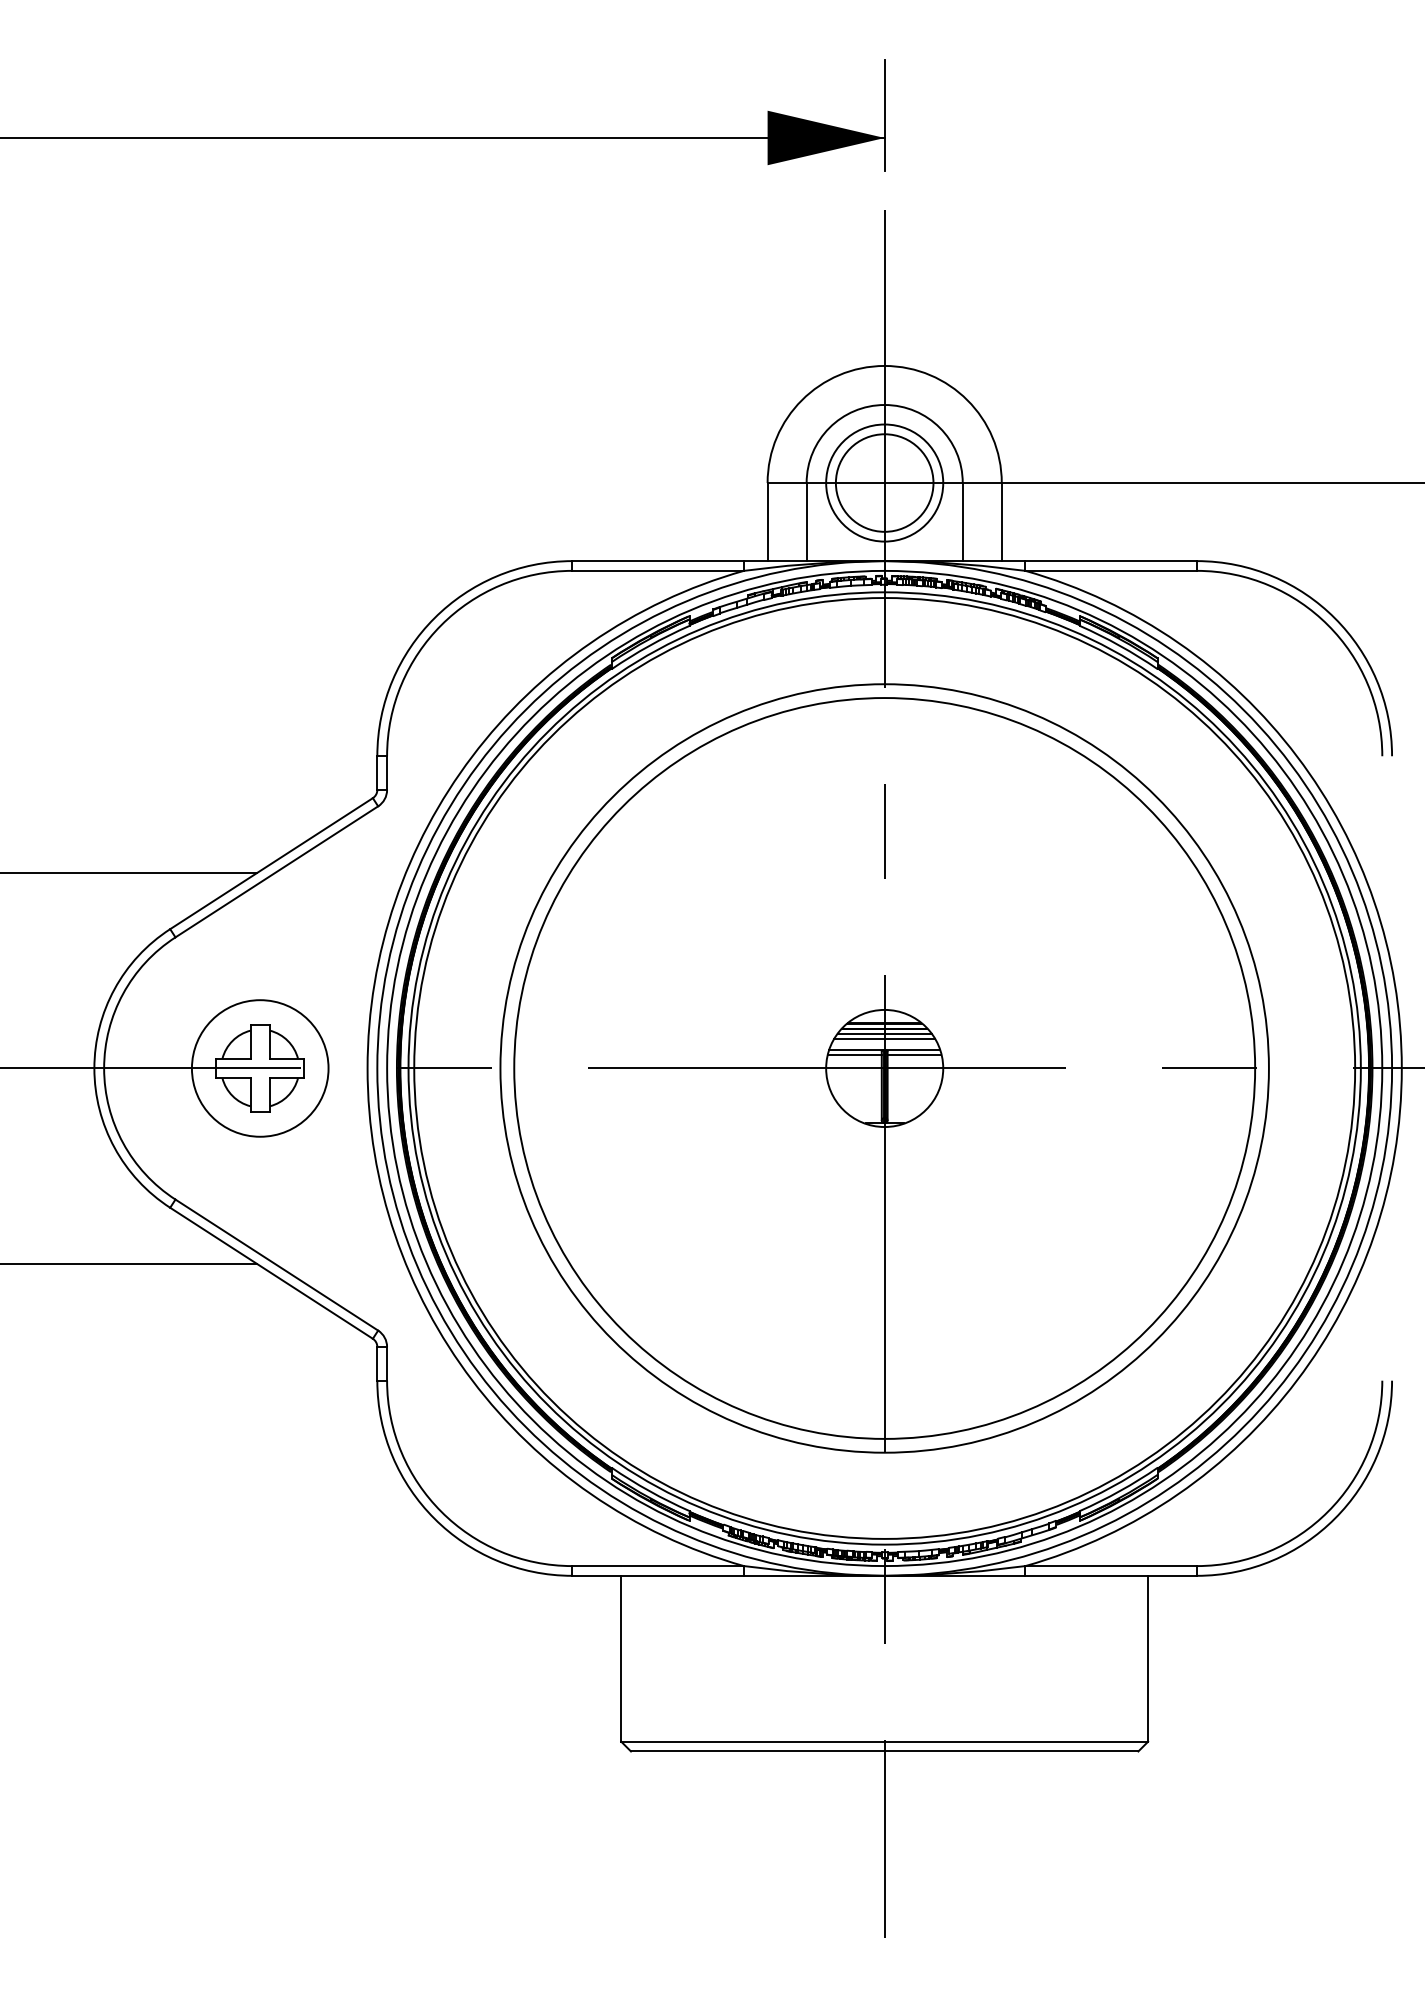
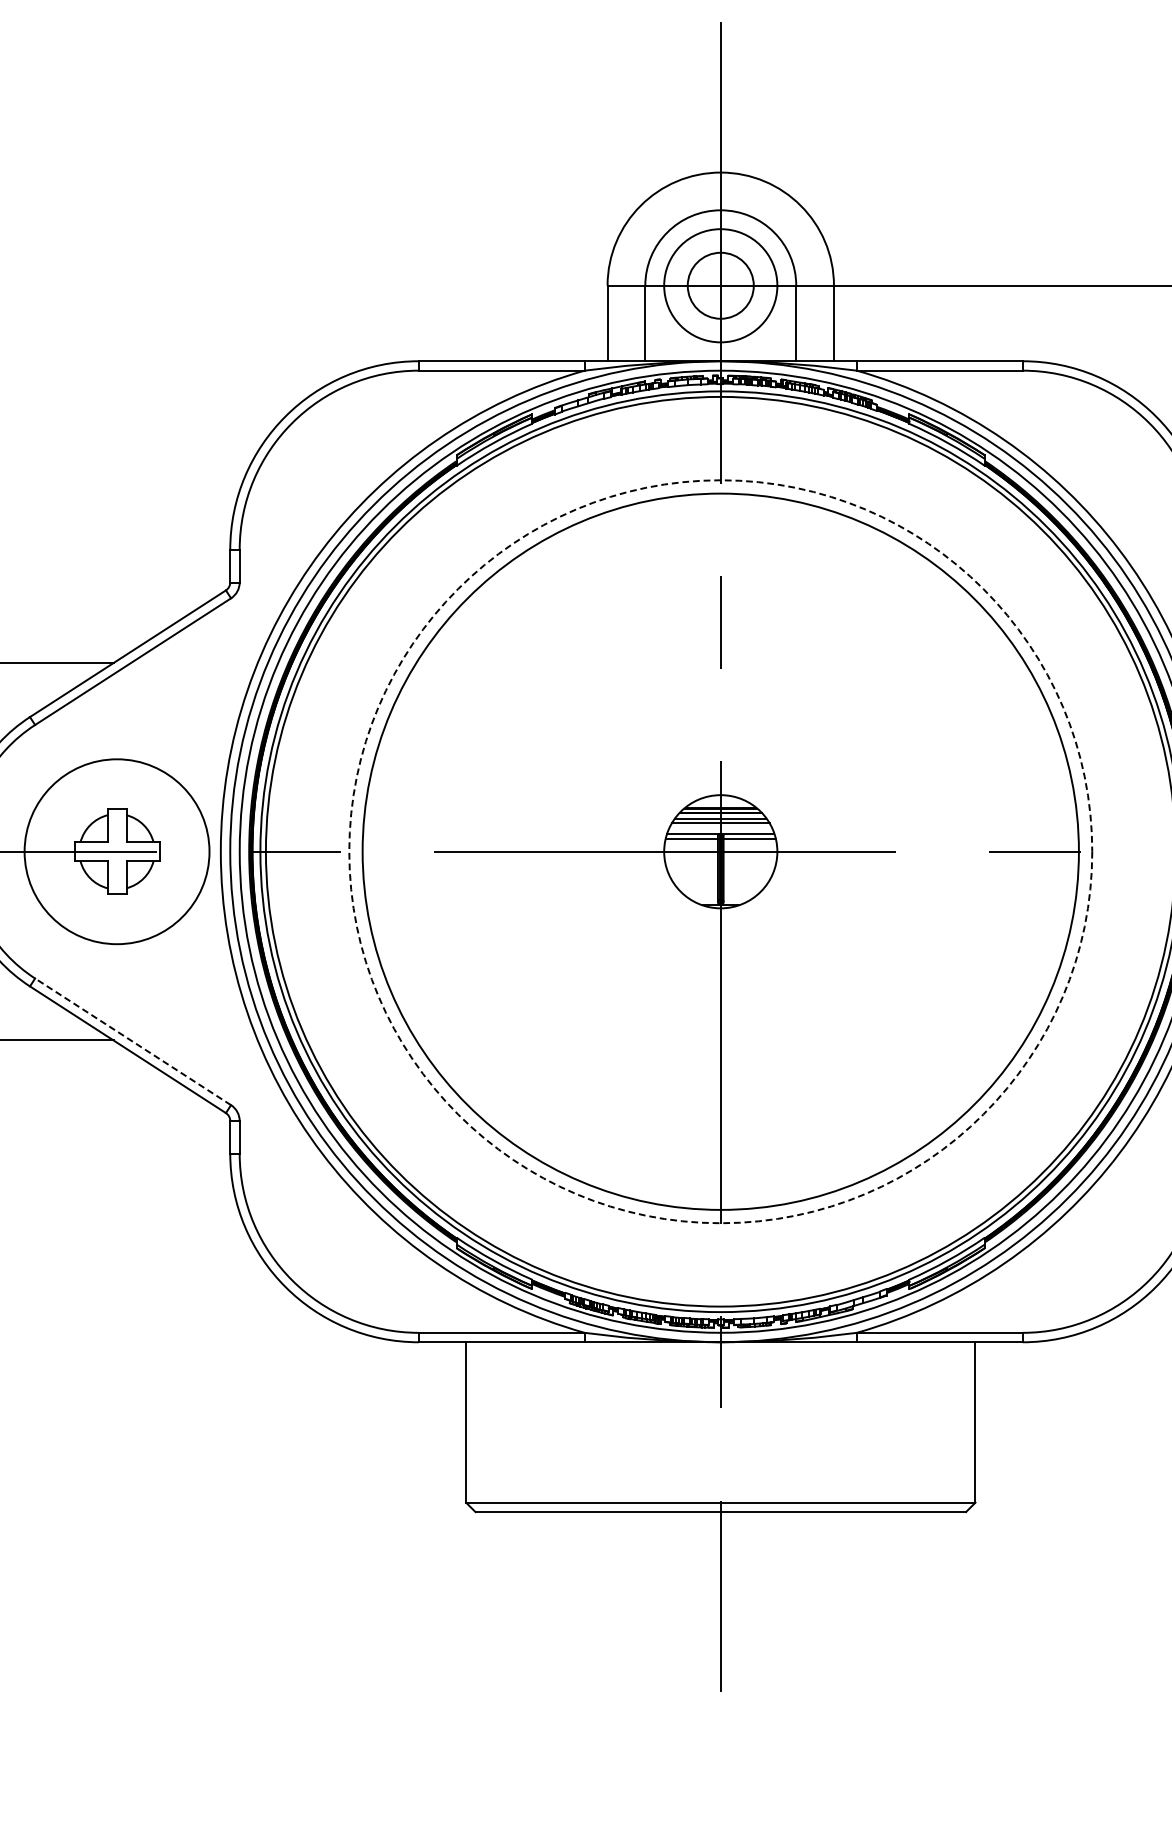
circle: (884, 482) -> (720, 285), size x0.7
circle: (259, 1068) -> (116, 851), size x1.4
circle: (884, 1068) -> (720, 851), solid -> dashed
line: (276, 1265) -> (132, 1042), solid -> dashed

